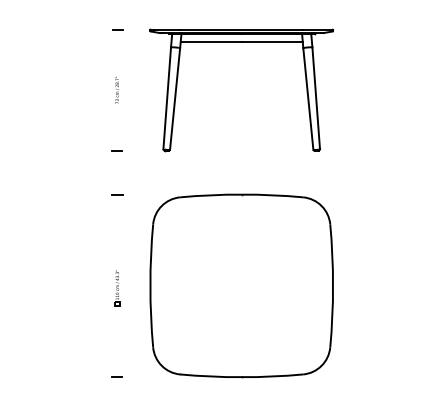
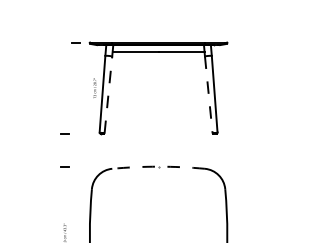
line: (117, 29) -> (75, 42), moved
text: (116, 89) -> (94, 87), moved
line: (175, 98) -> (108, 94), solid -> dashed
line: (308, 99) -> (208, 95), solid -> dashed
arc: (241, 194) -> (158, 166), solid -> dashed

